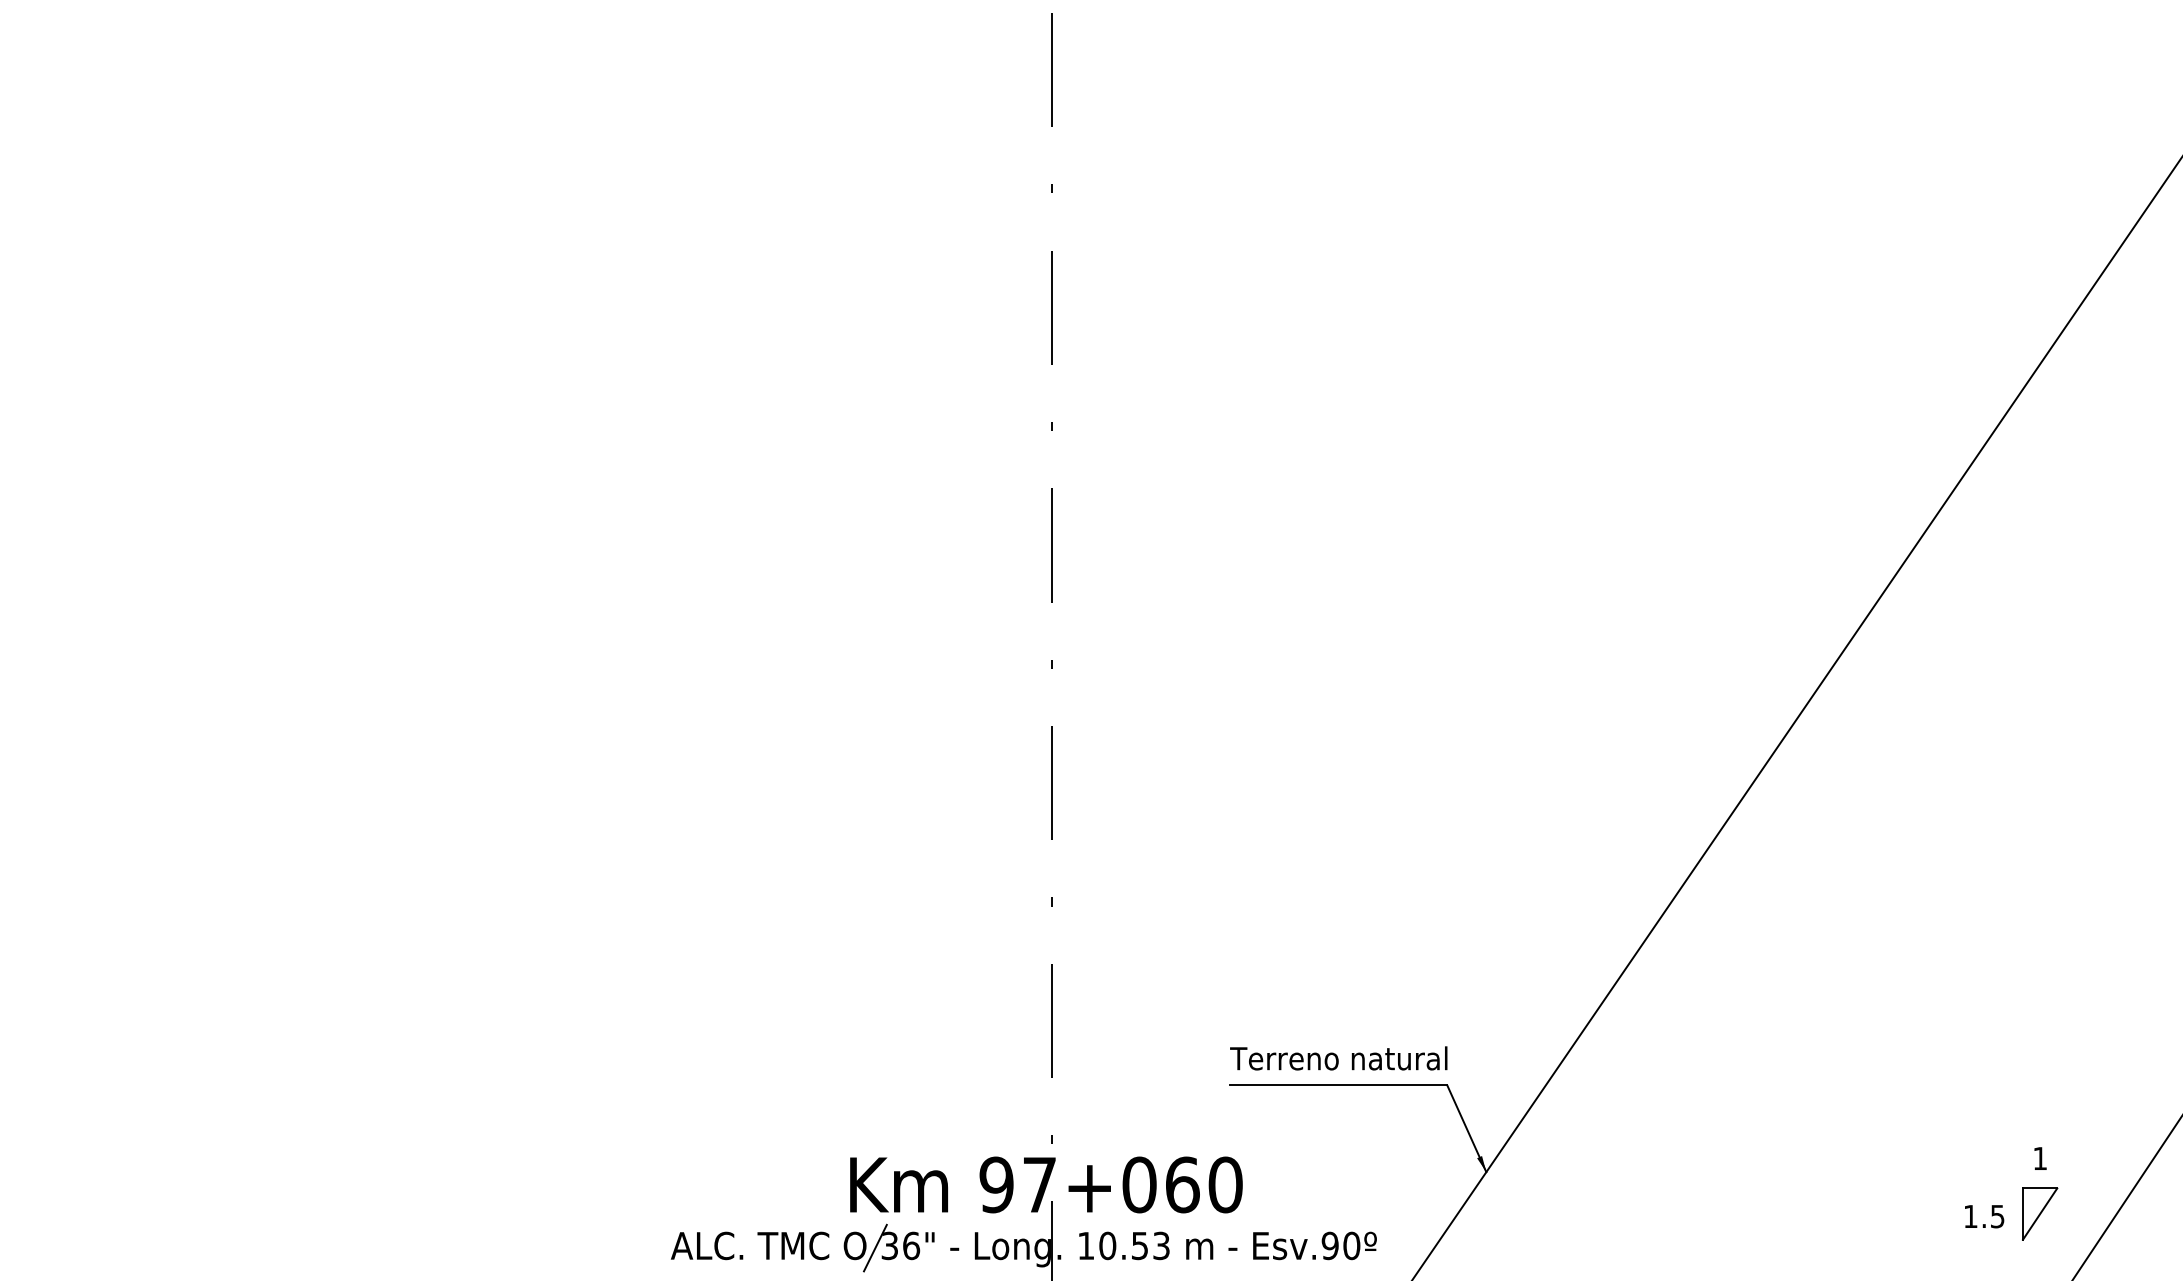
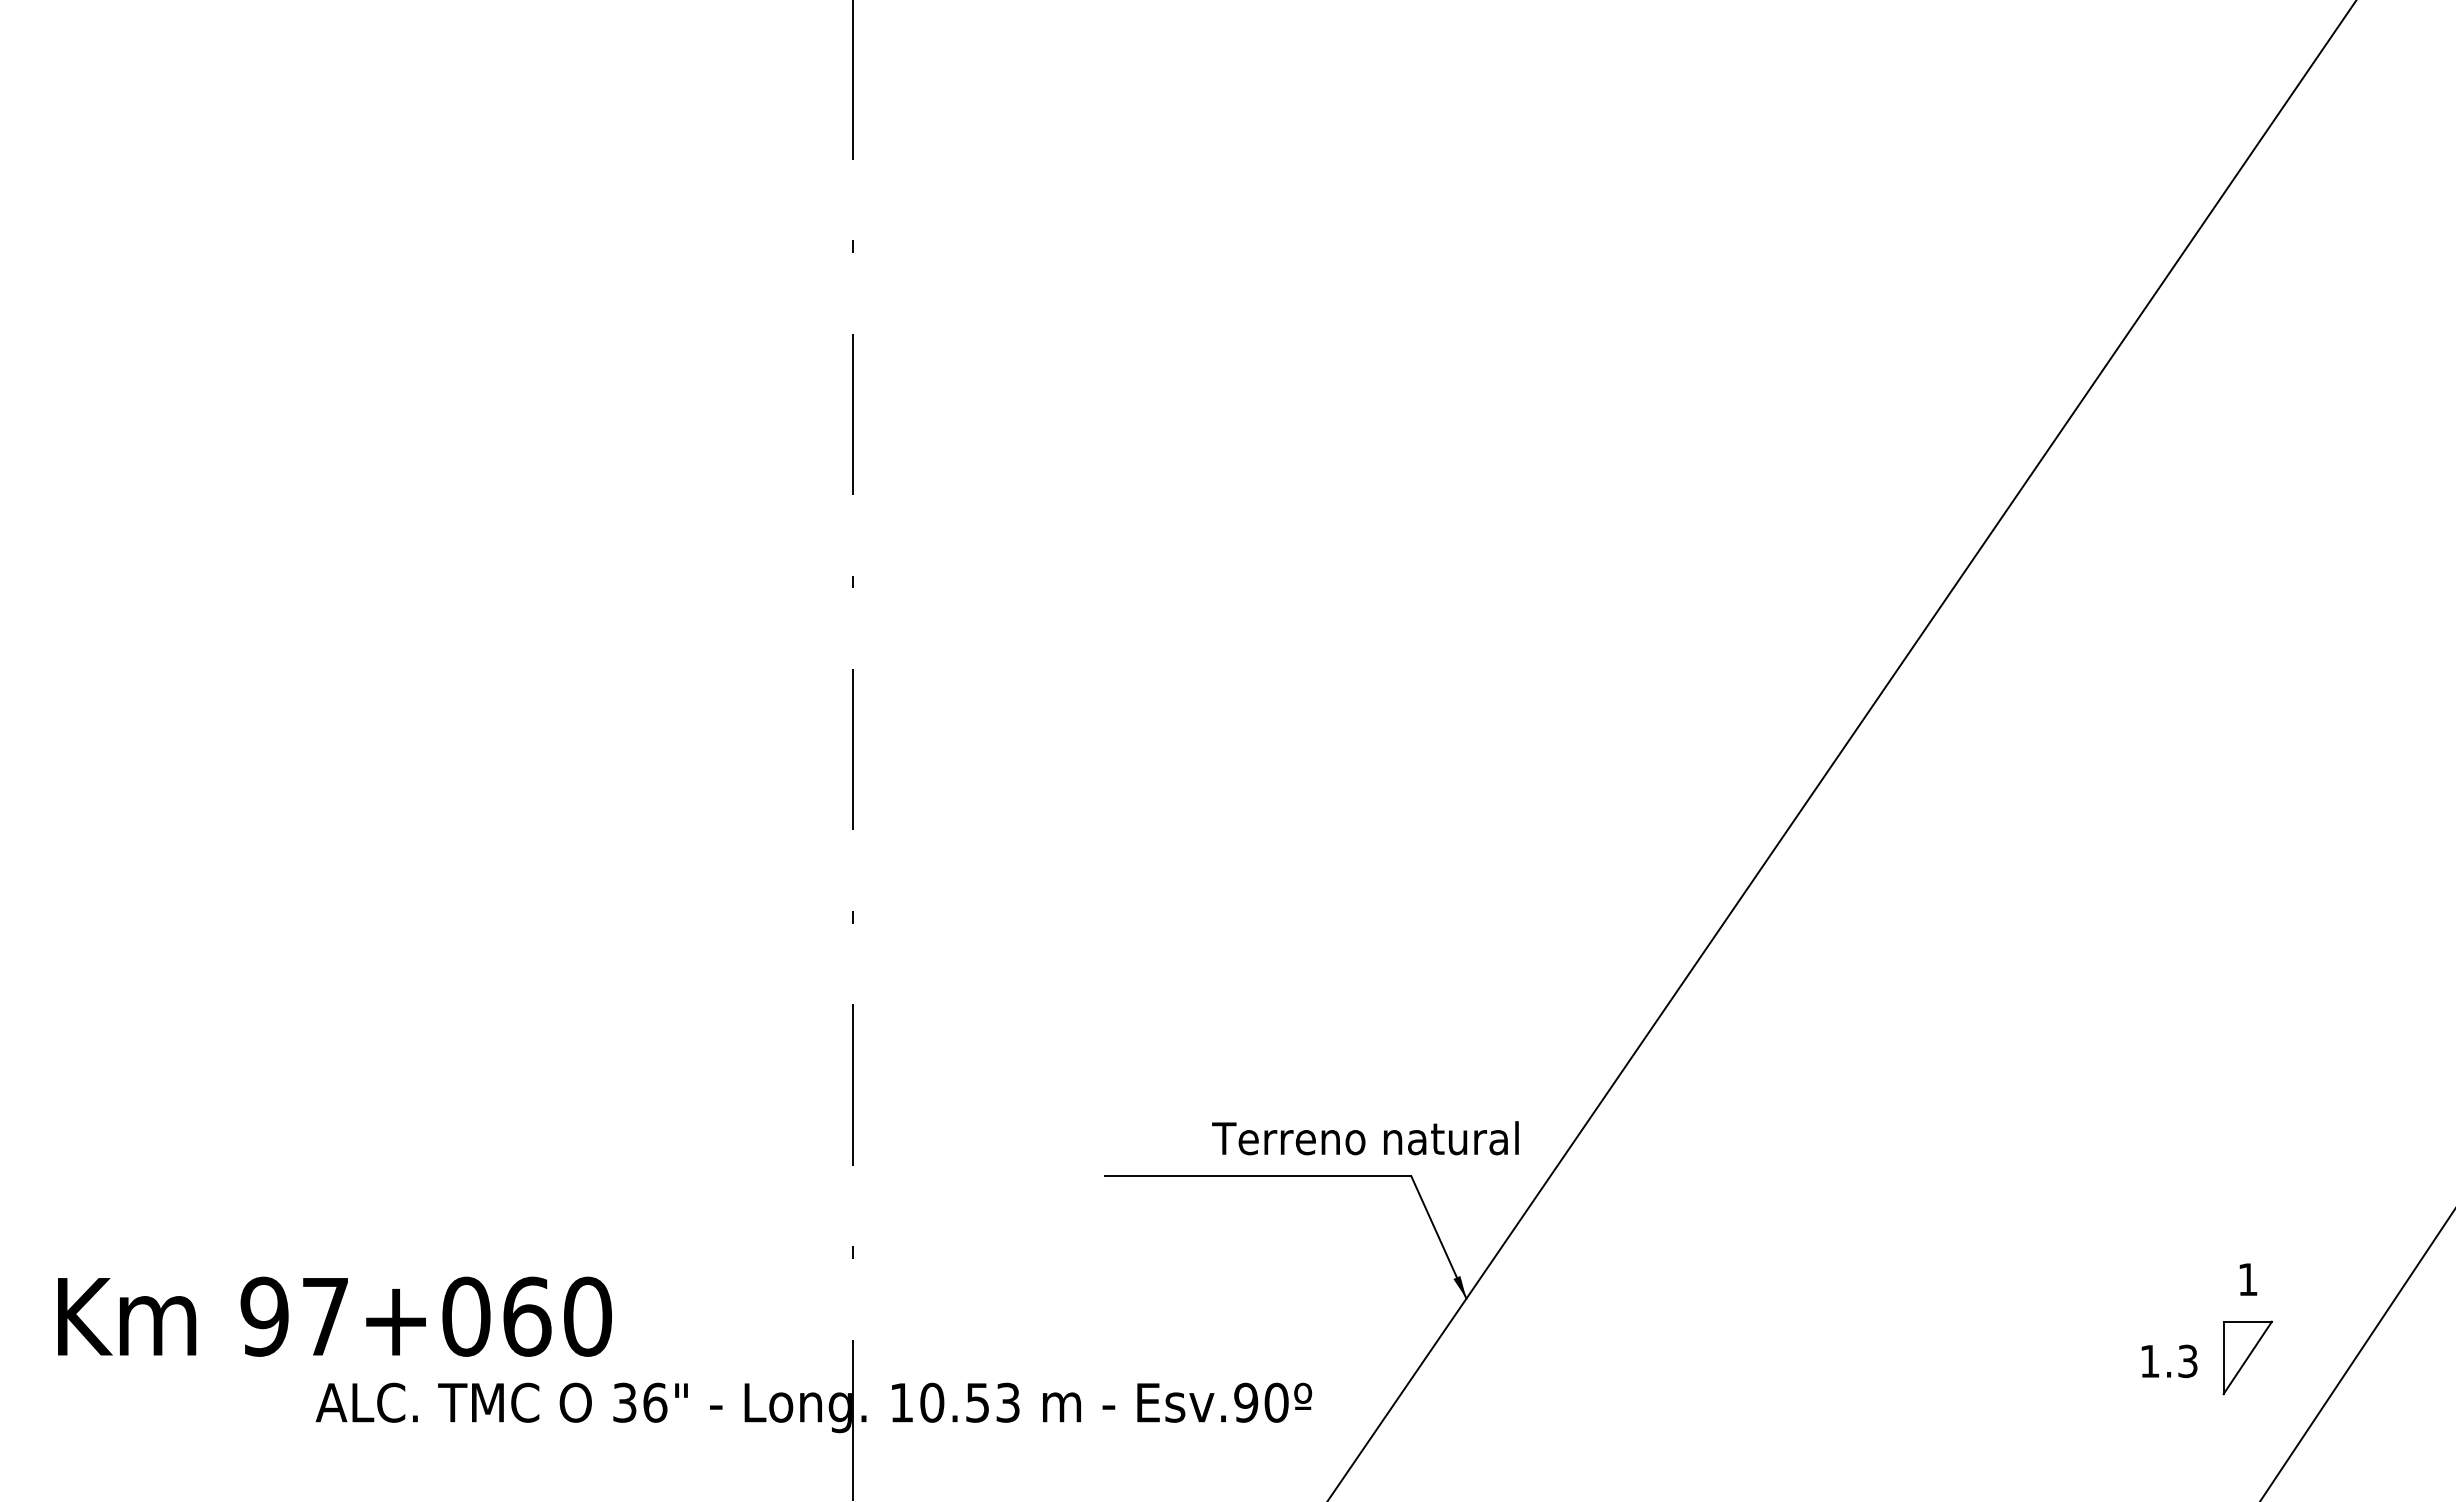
text: (1338, 1058) -> (1365, 1138), moved
text: (1046, 1184) -> (335, 1316), moved
text: (1997, 1215) -> (2187, 1359), 1.5 -> 1.3
line: (874, 1247) -> (603, 1404), removed

